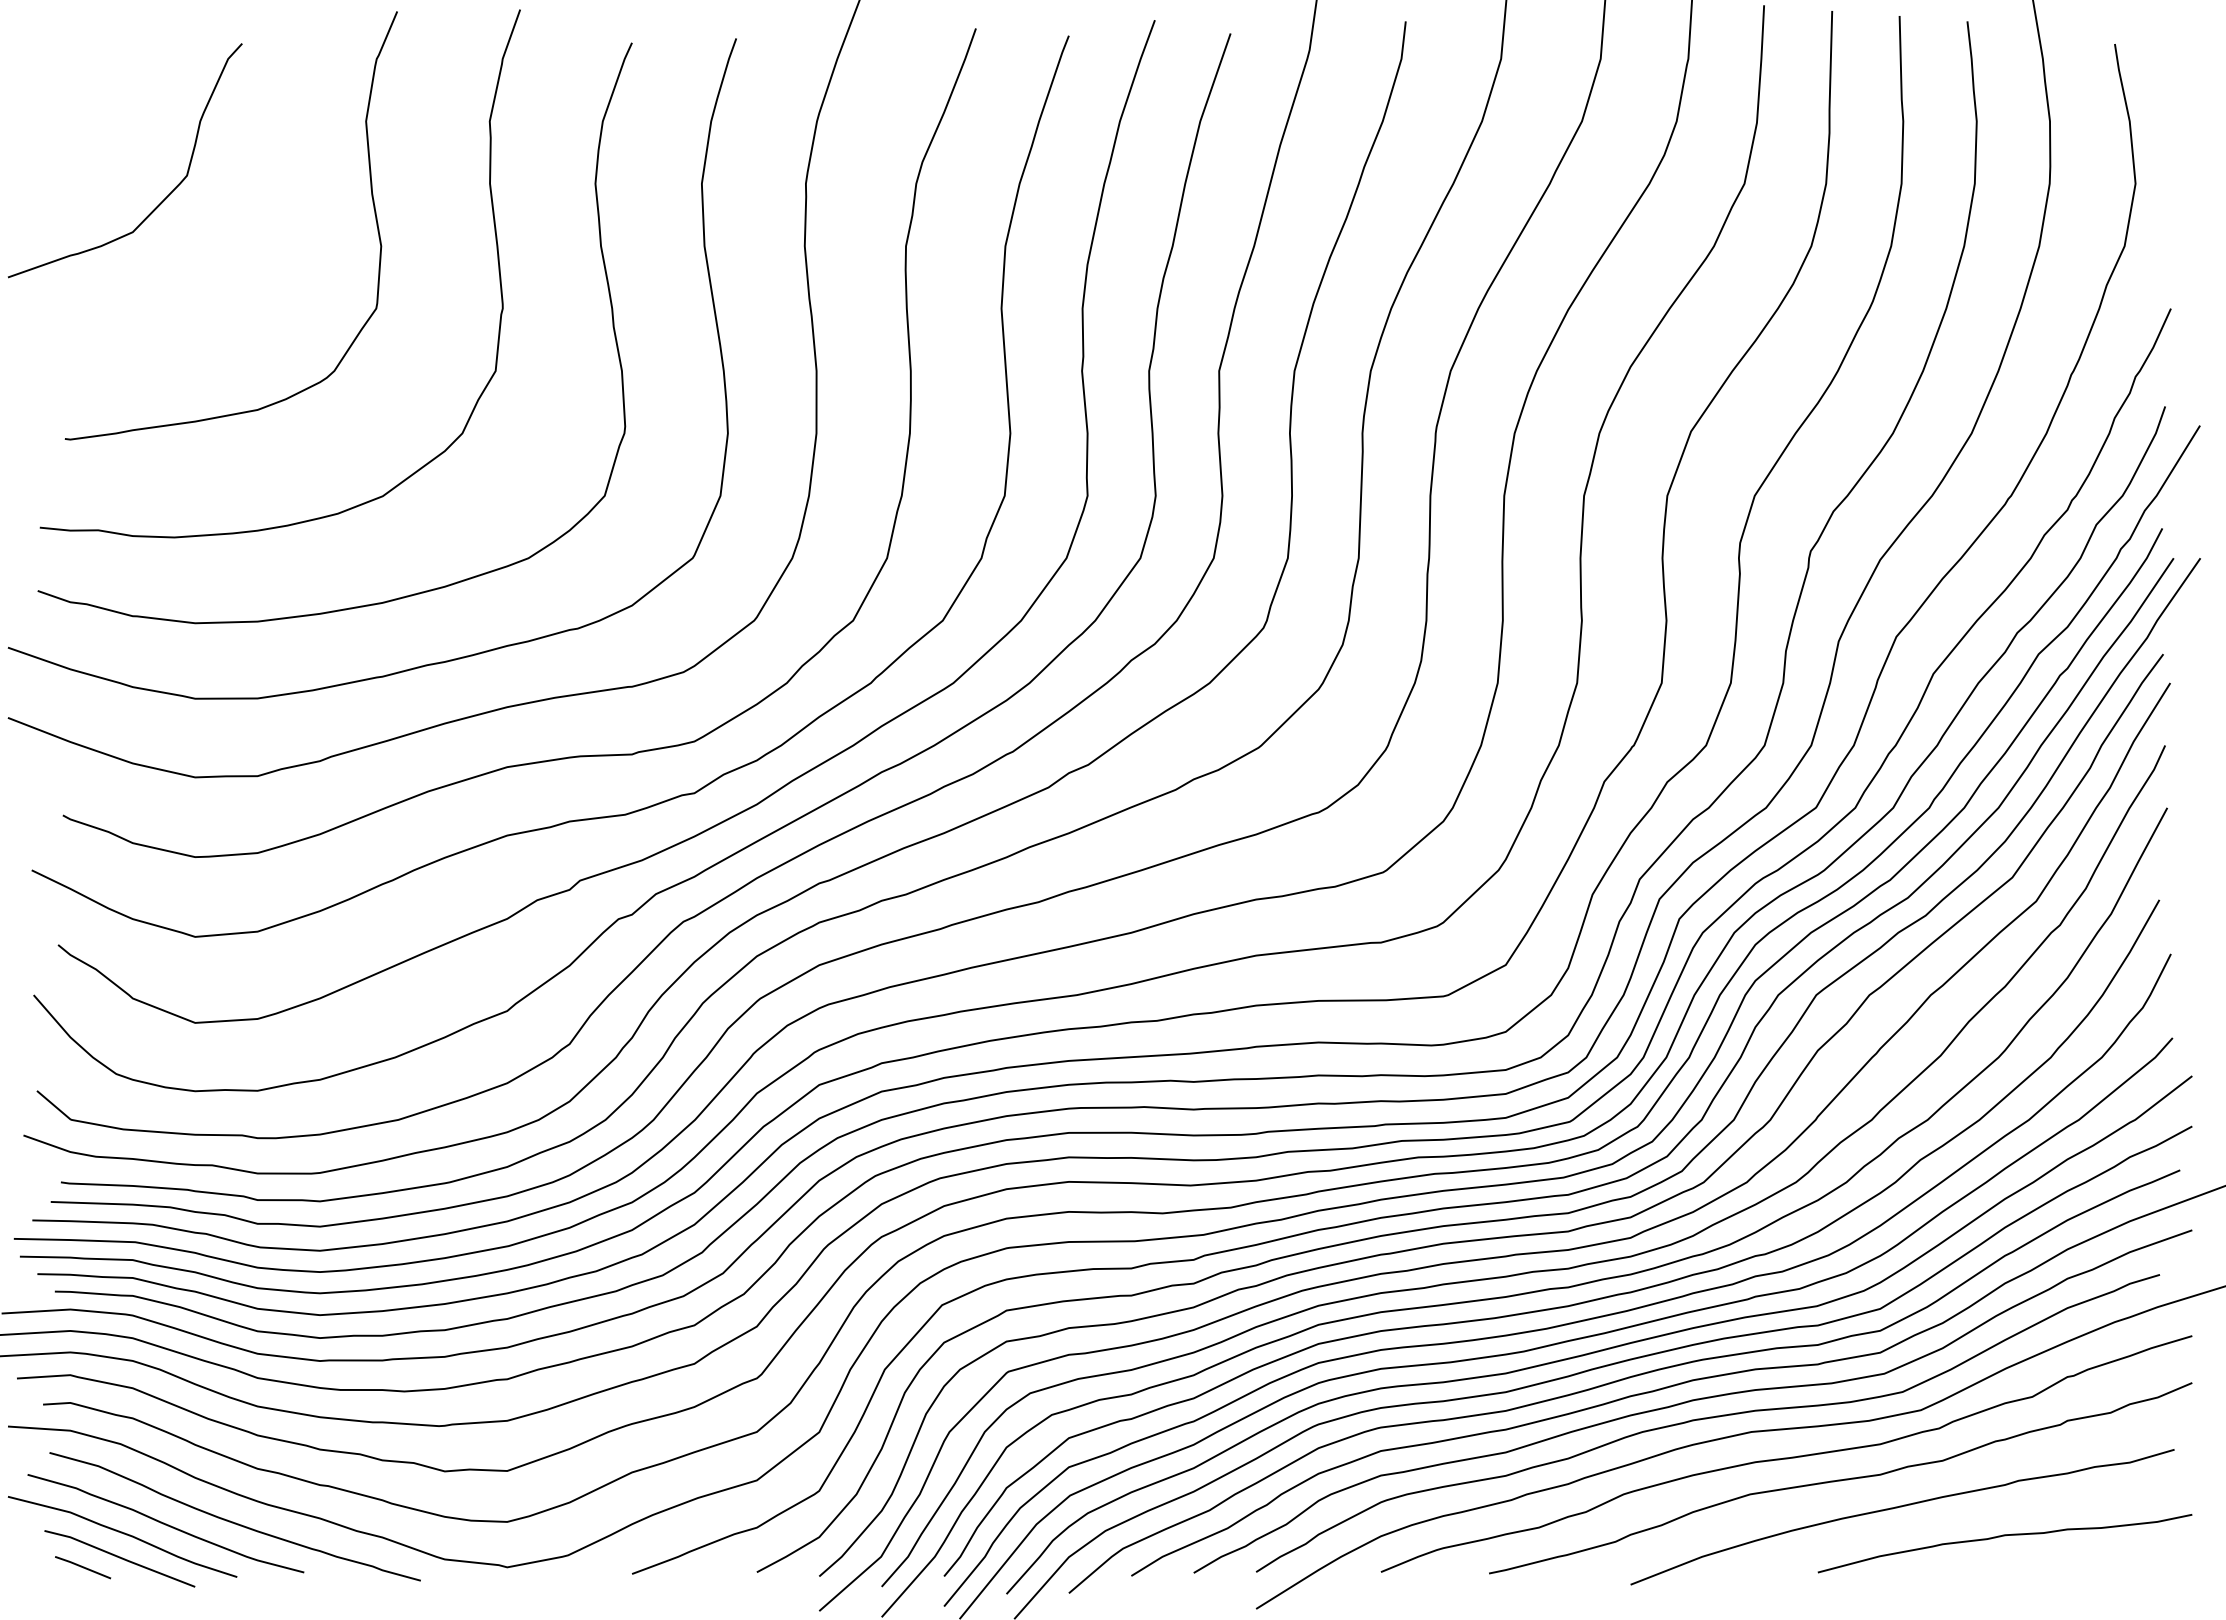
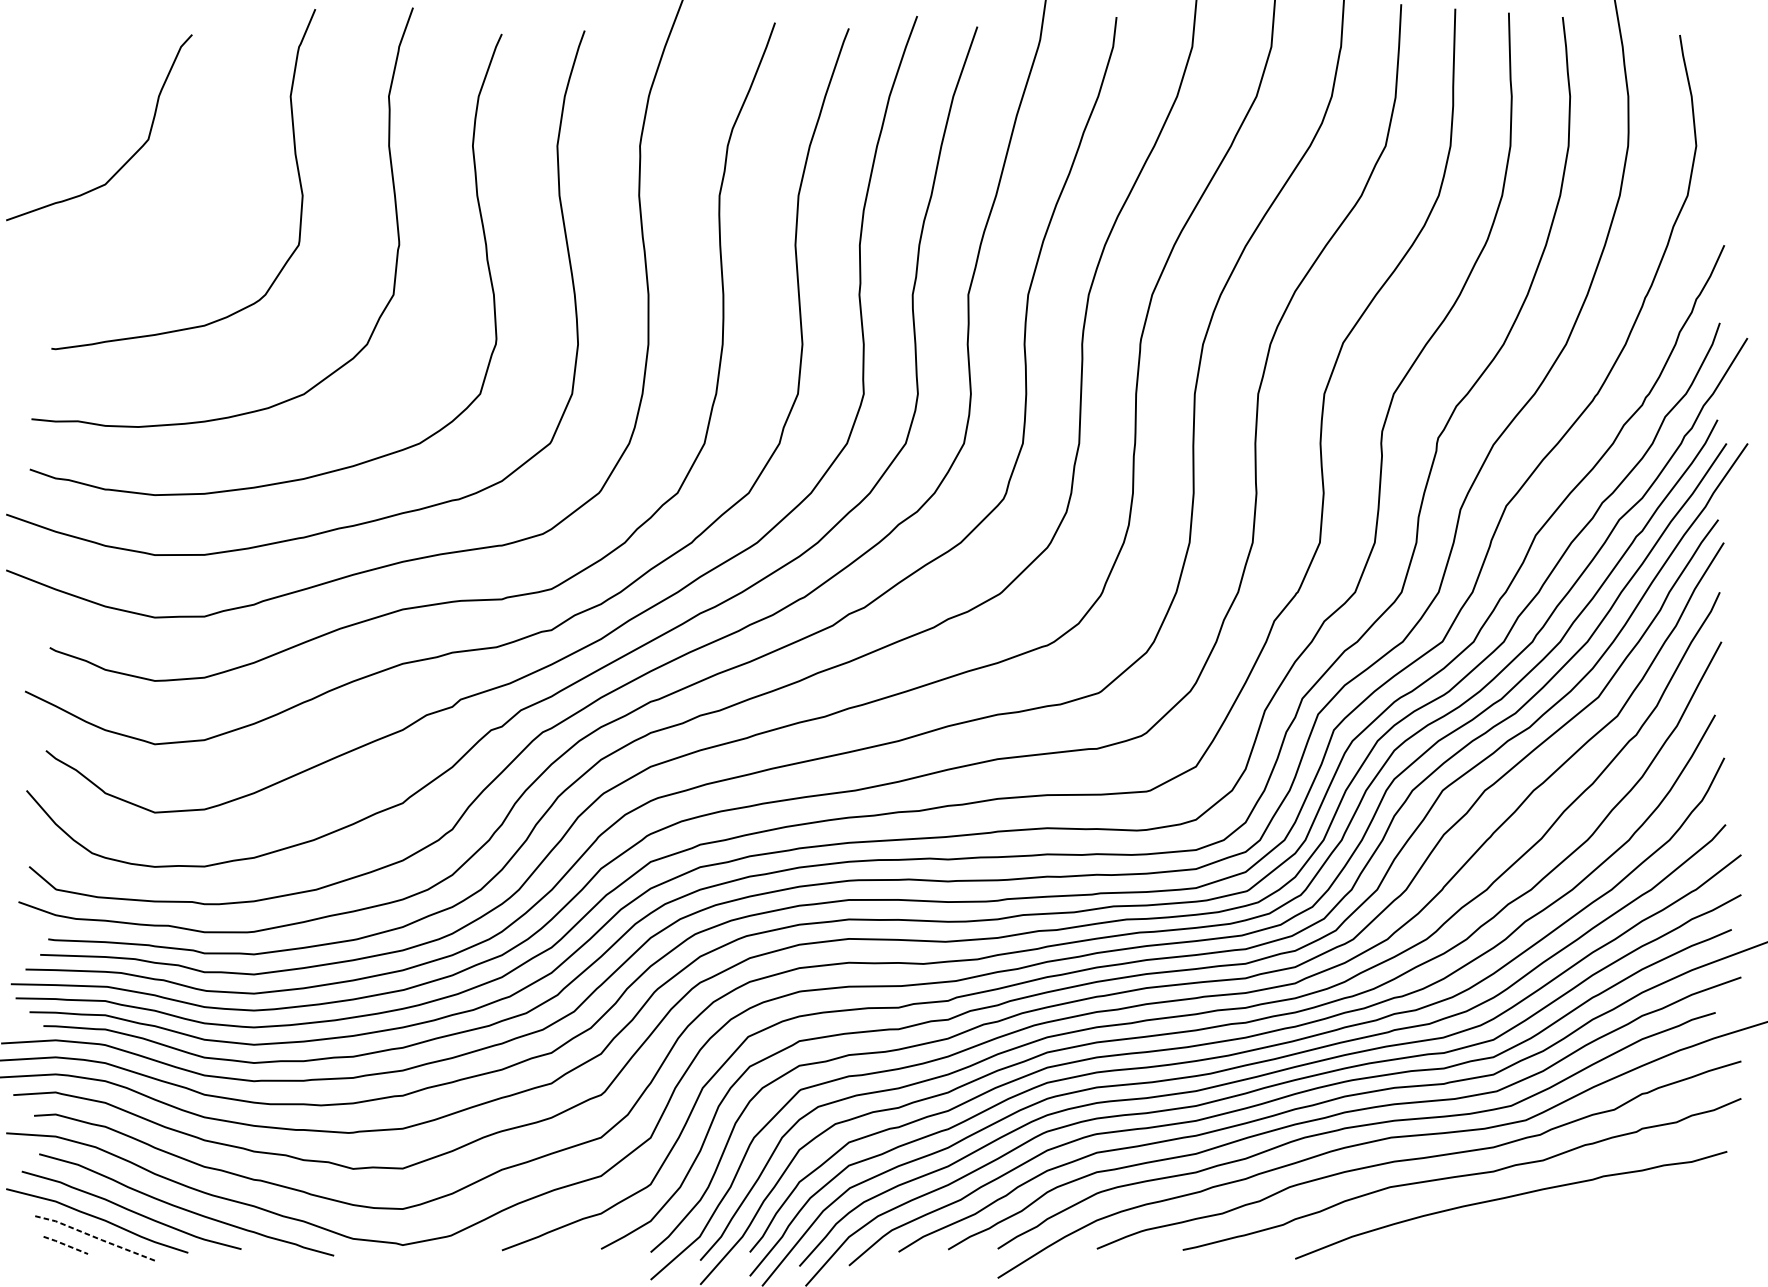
curve: (2004, 1536) -> (1592, 1220), removed
line: (120, 1557) -> (95, 1237), solid -> dashed
line: (82, 1566) -> (65, 1244), solid -> dashed

